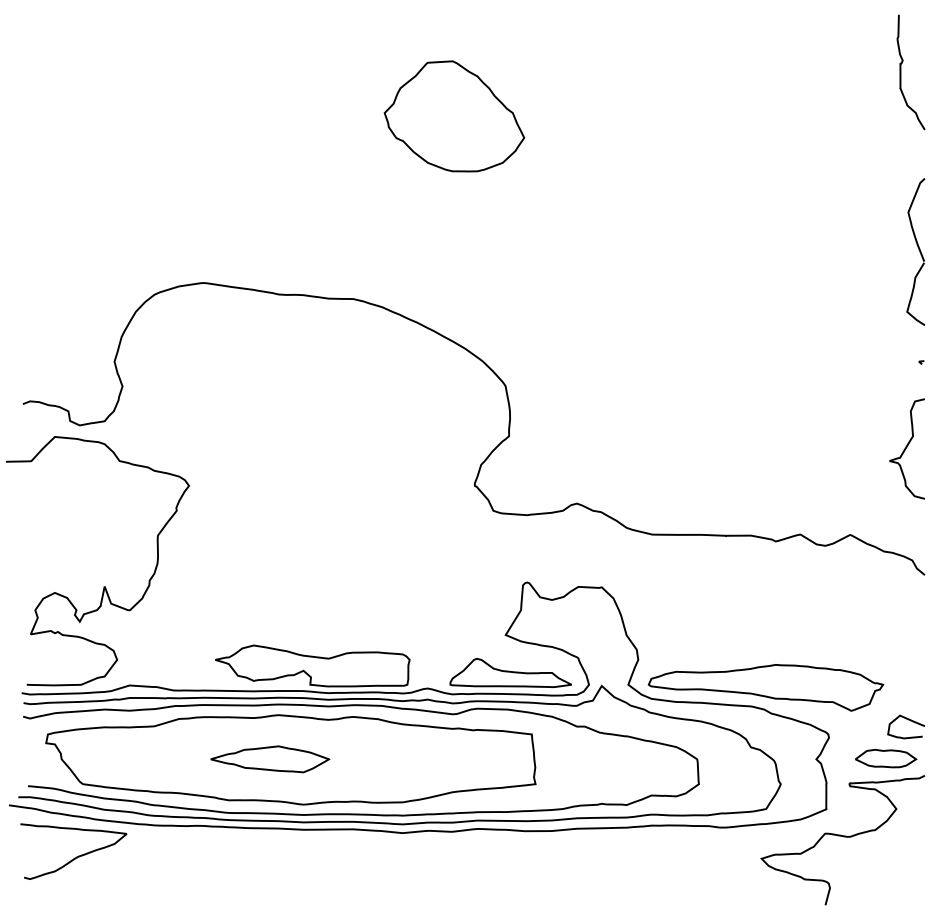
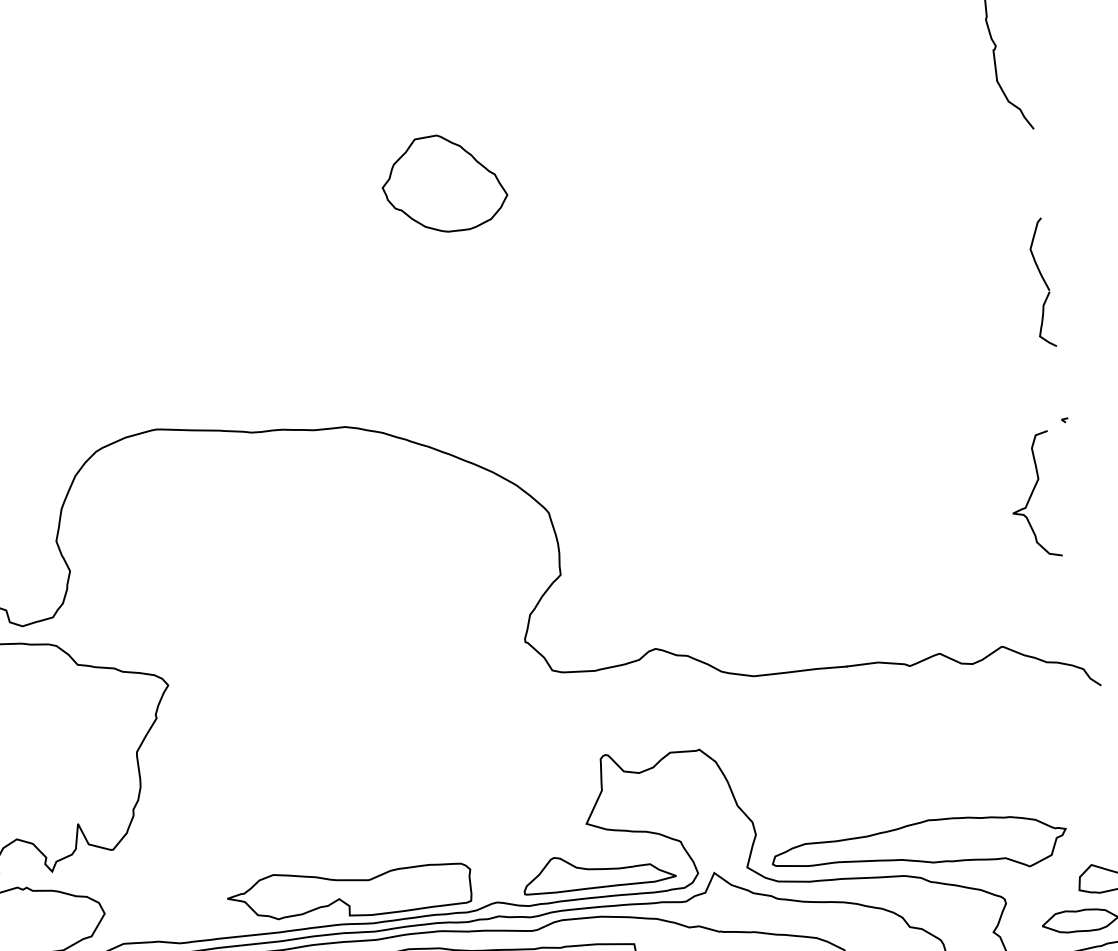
part: (454, 116) -> (444, 183), size x0.7
part: (915, 251) -> (1040, 282), size x0.7
curve: (906, 448) -> (1032, 495), moved

